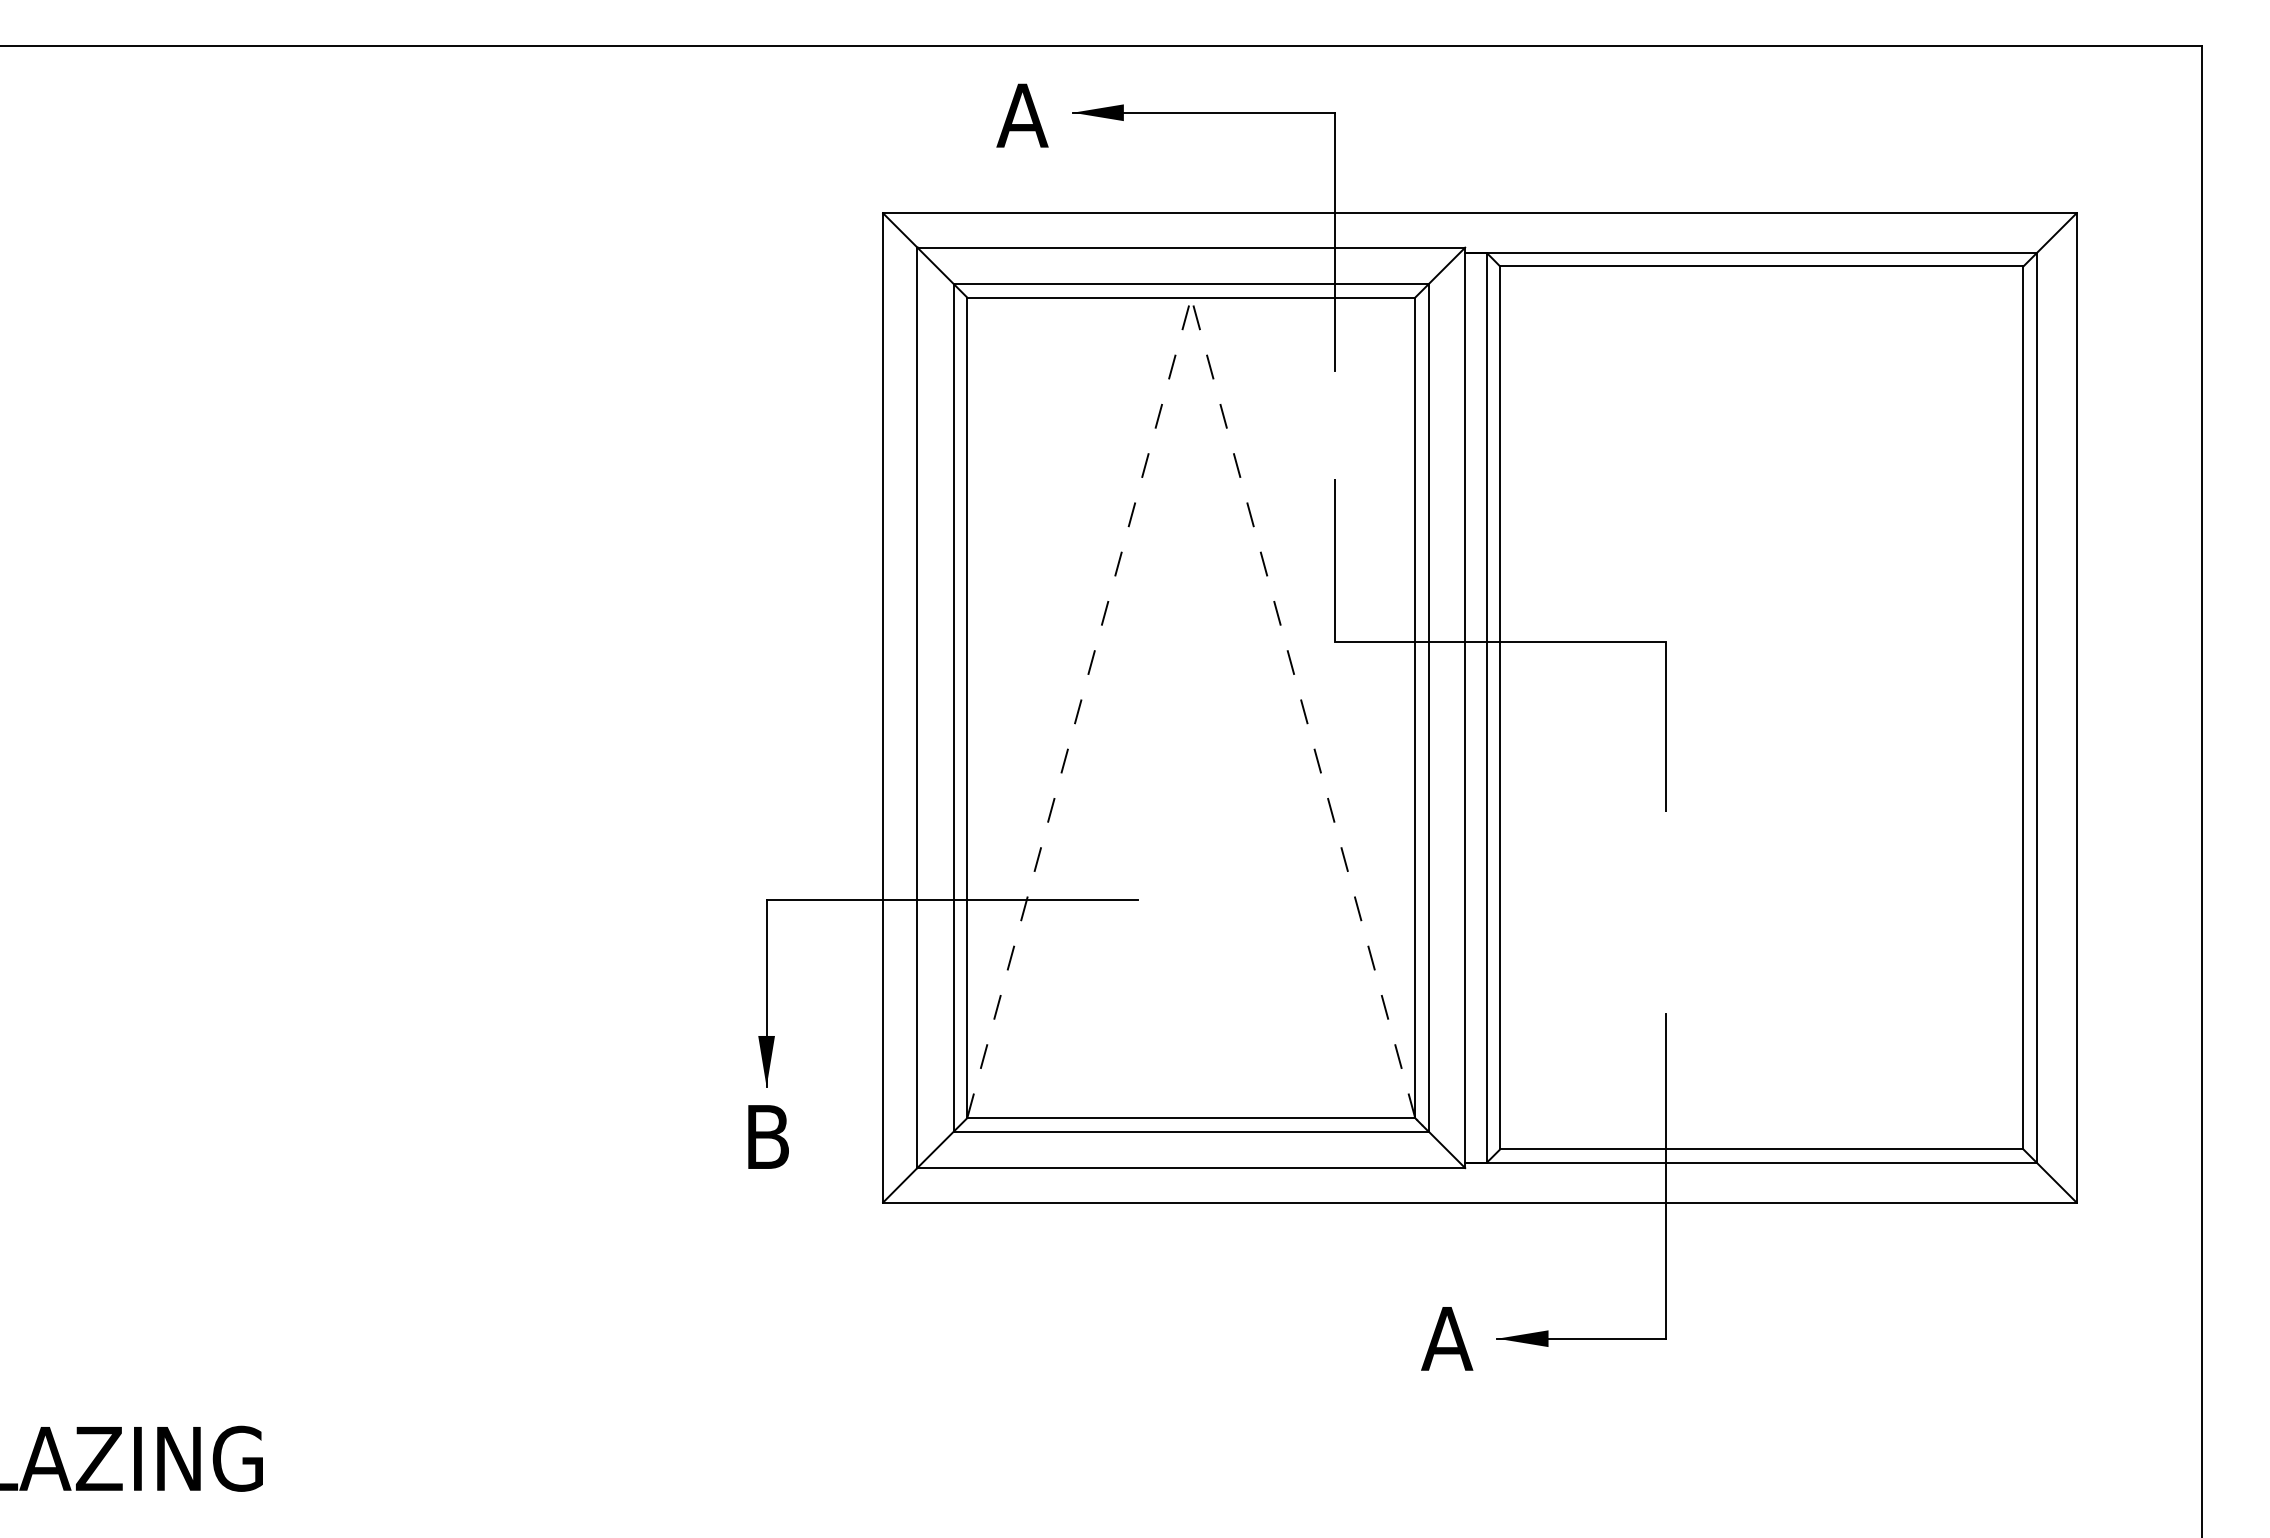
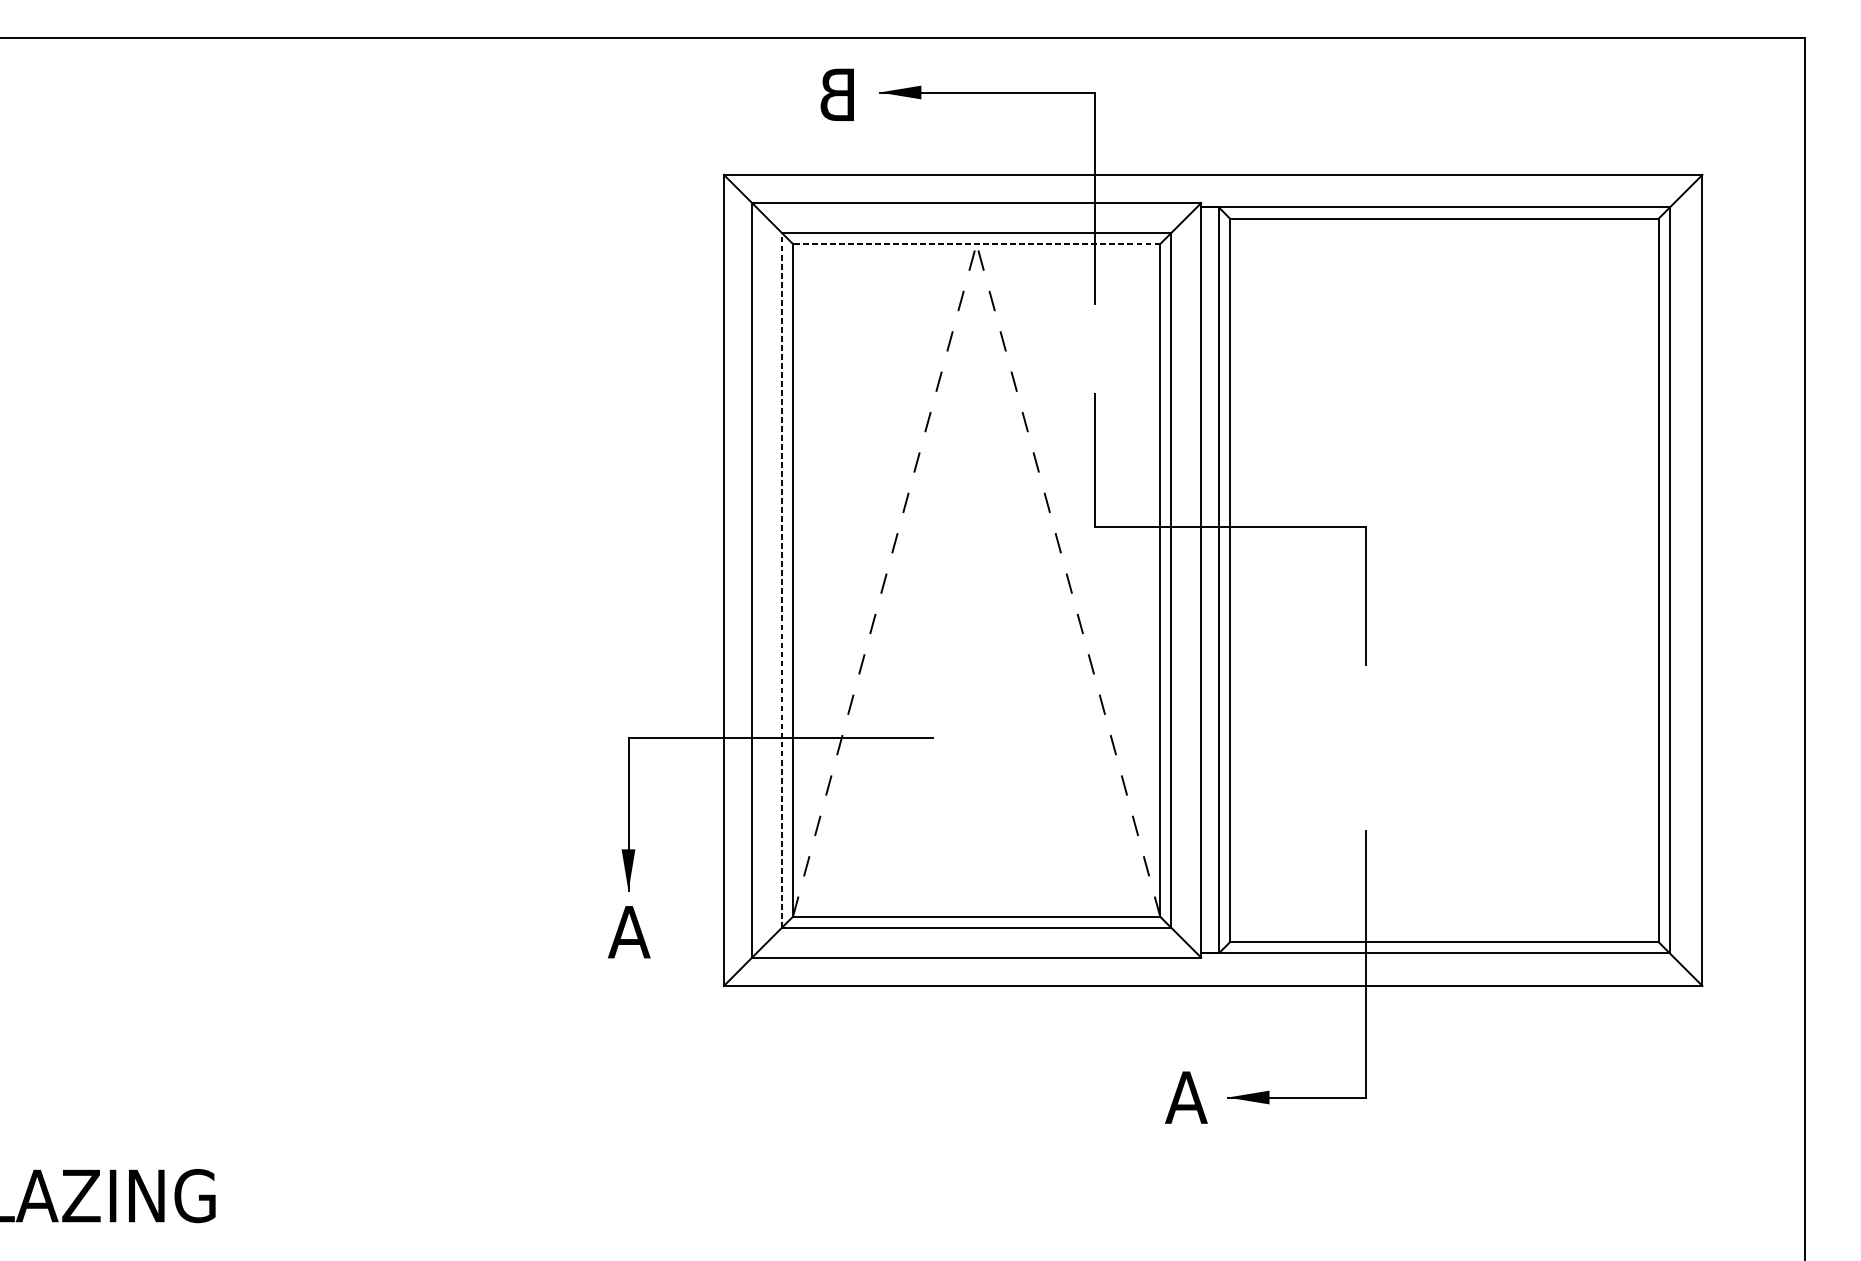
text: (1022, 115) -> (838, 94), A -> B
line: (1190, 297) -> (975, 243), solid -> dashed
line: (953, 707) -> (781, 580), solid -> dashed
text: (767, 1136) -> (629, 931), B -> A

